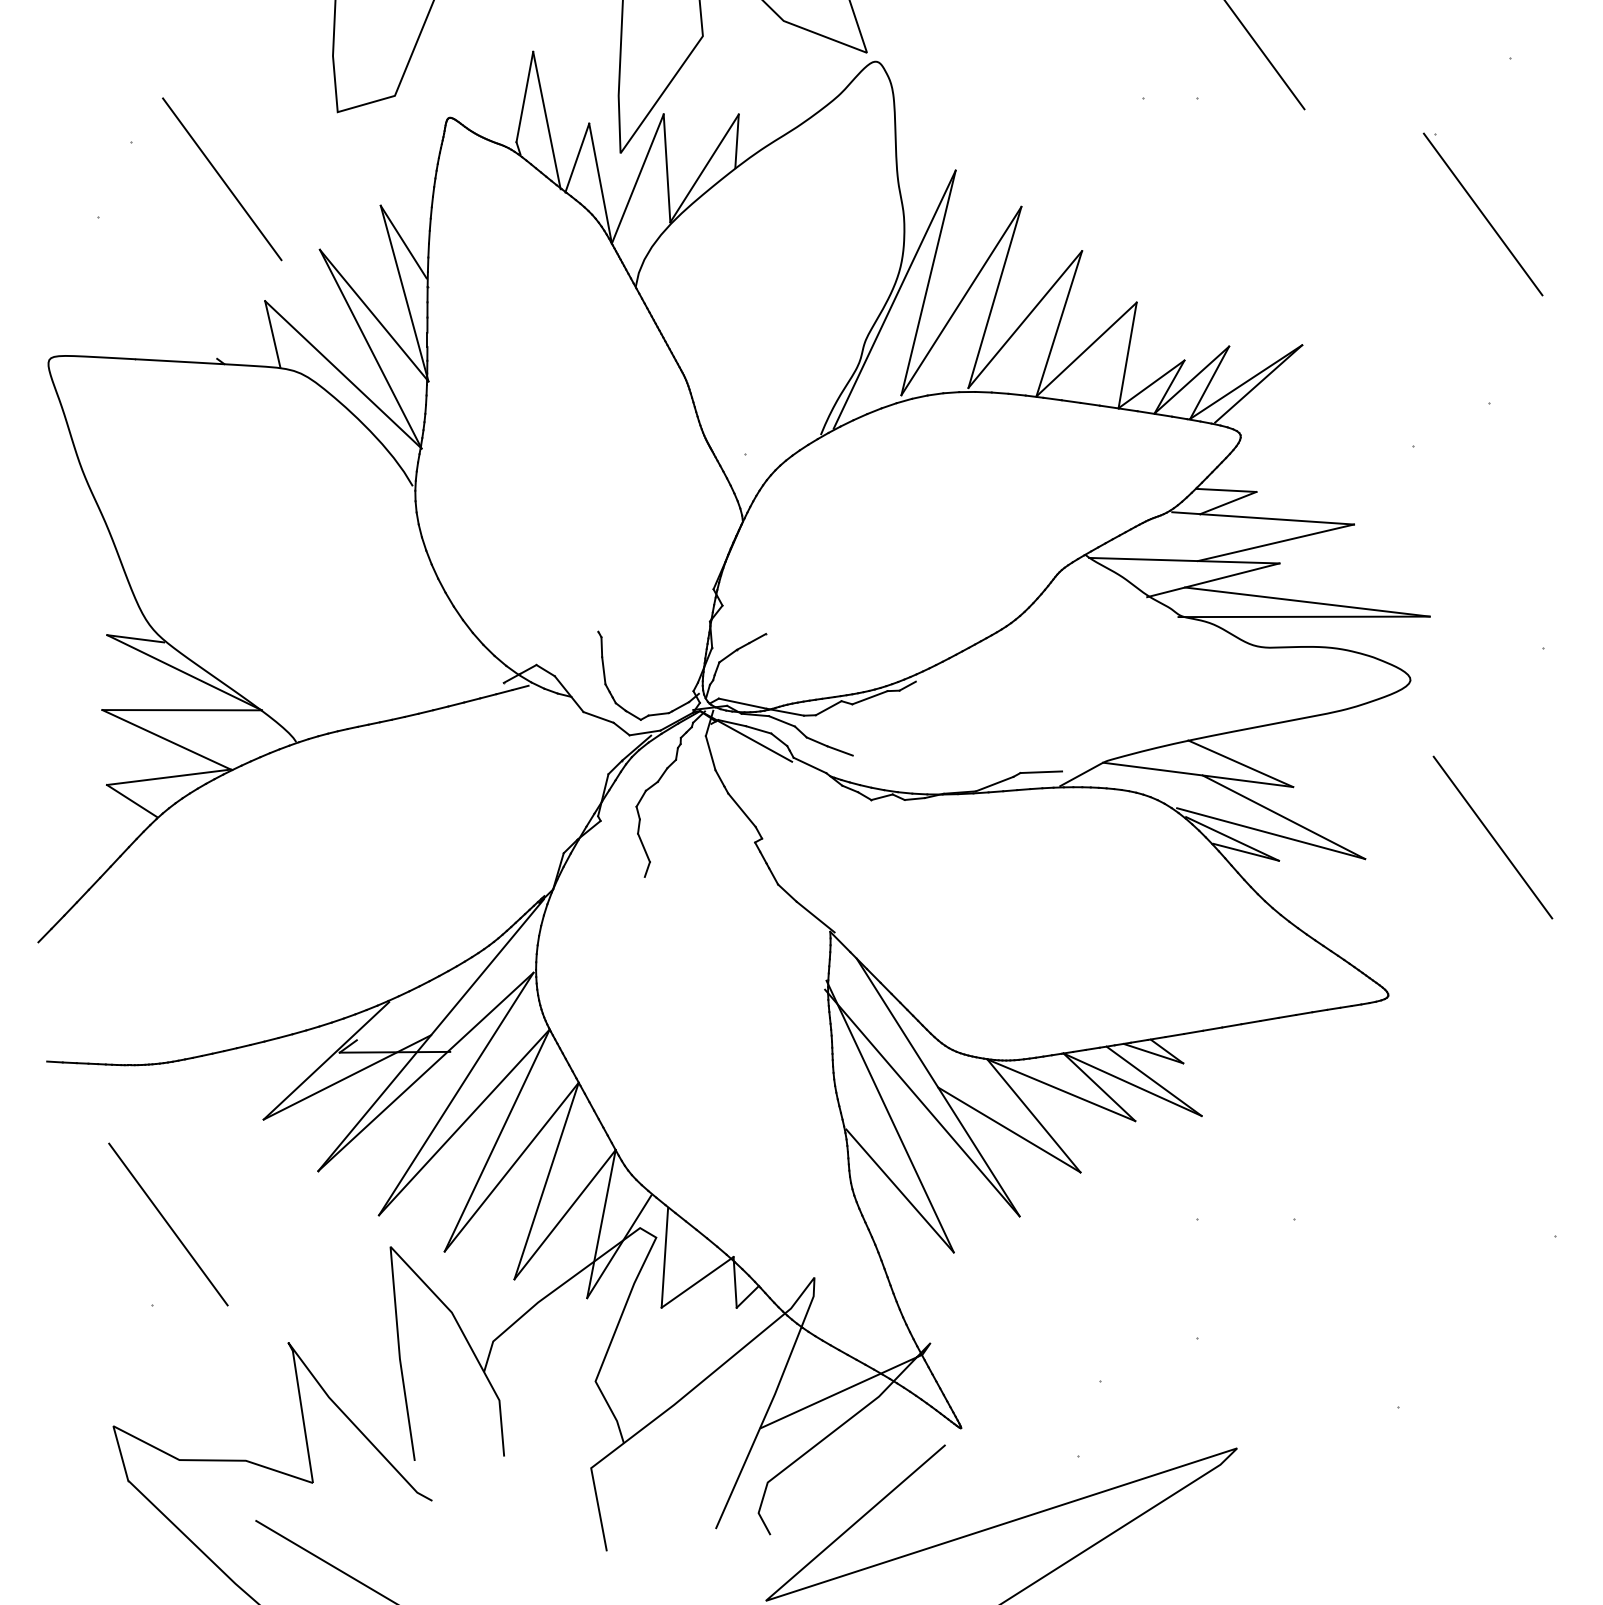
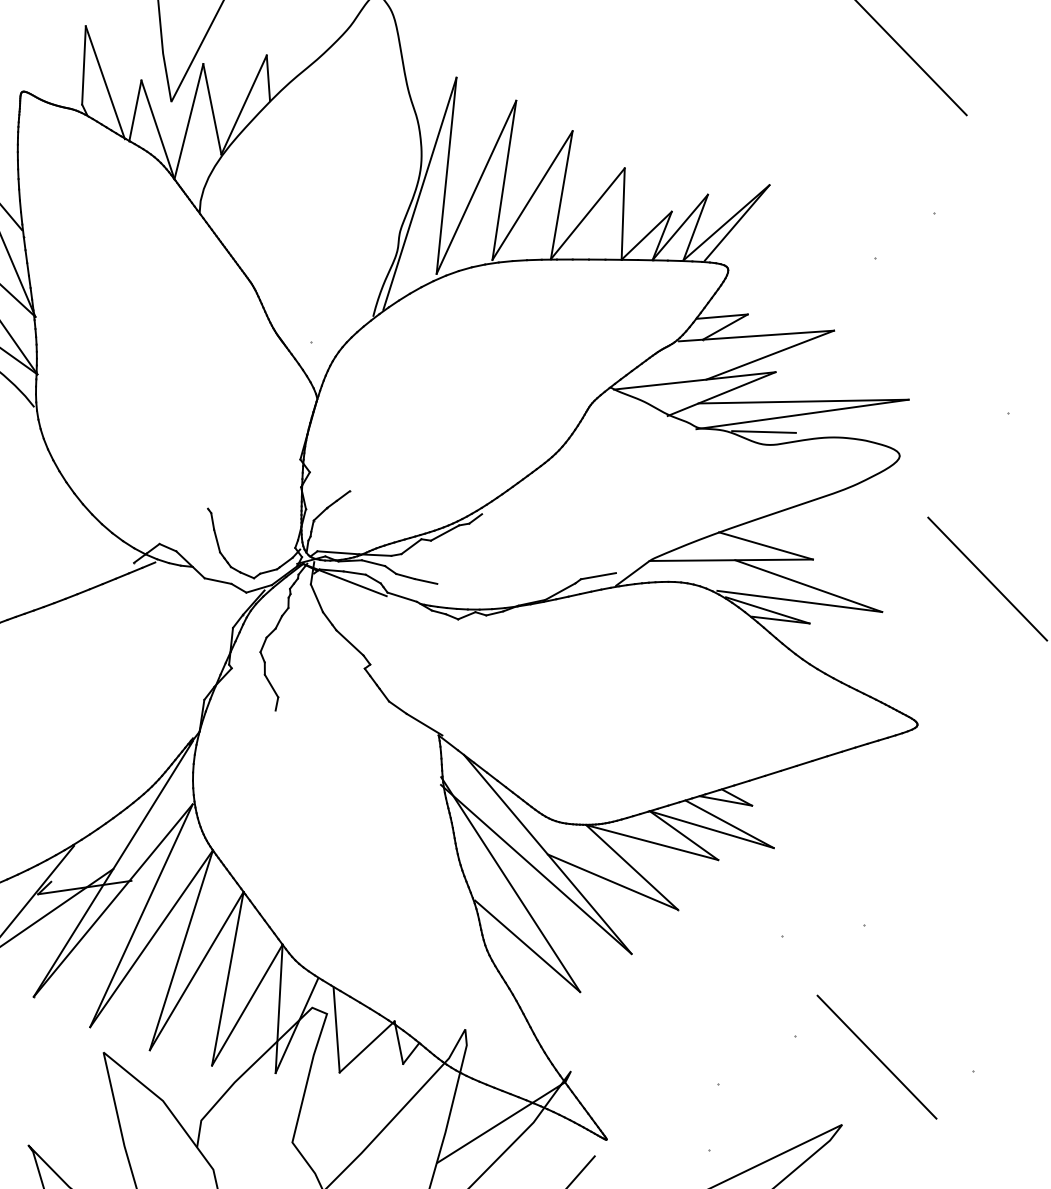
line: (1256, 631) -> (764, 432), added
line: (1288, 1375) -> (877, 1057), added

